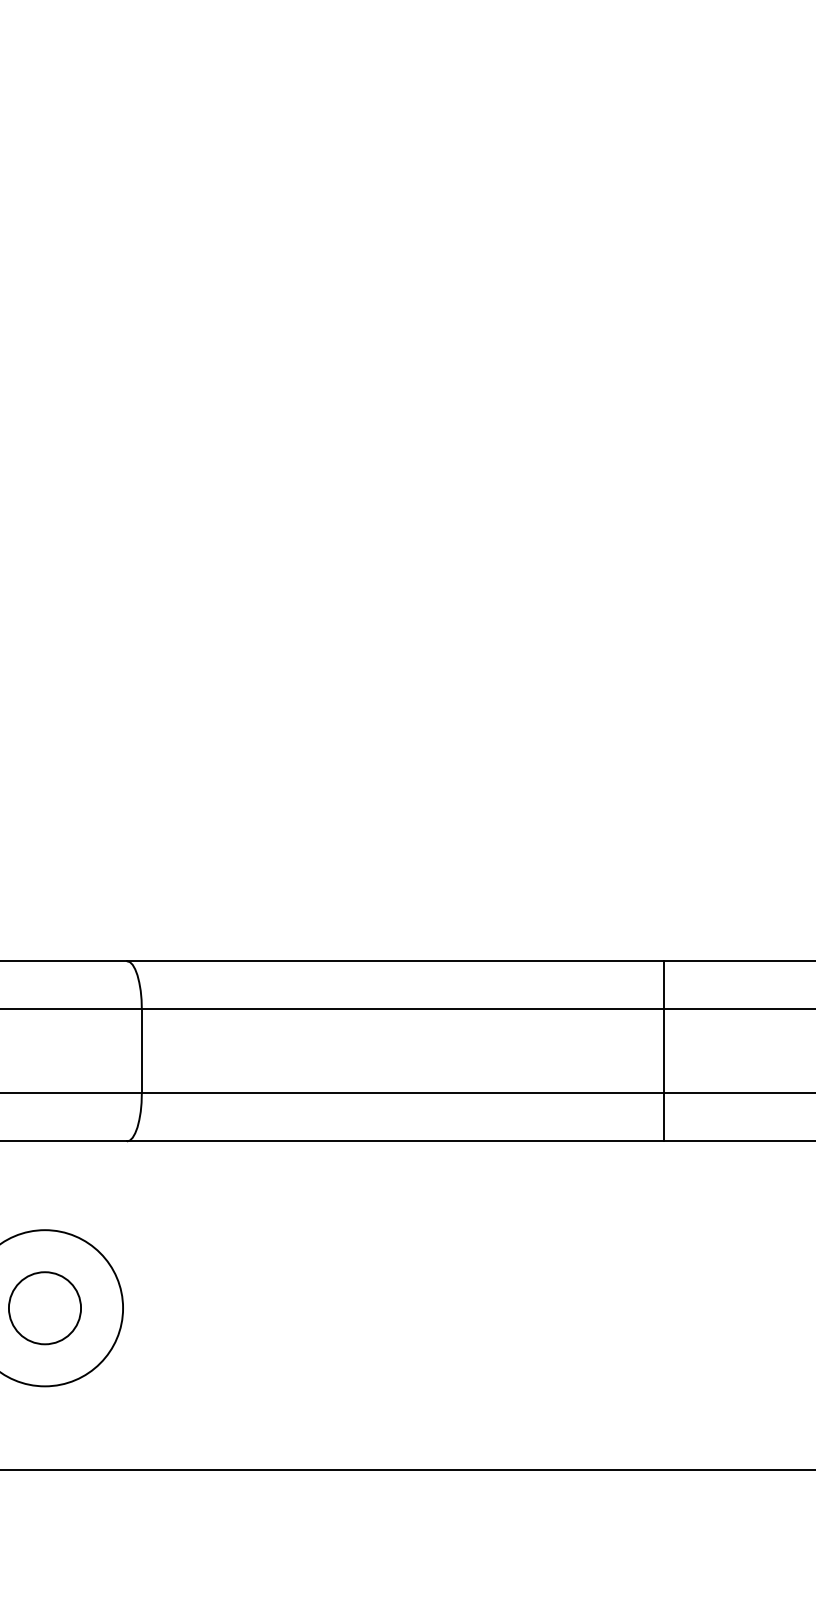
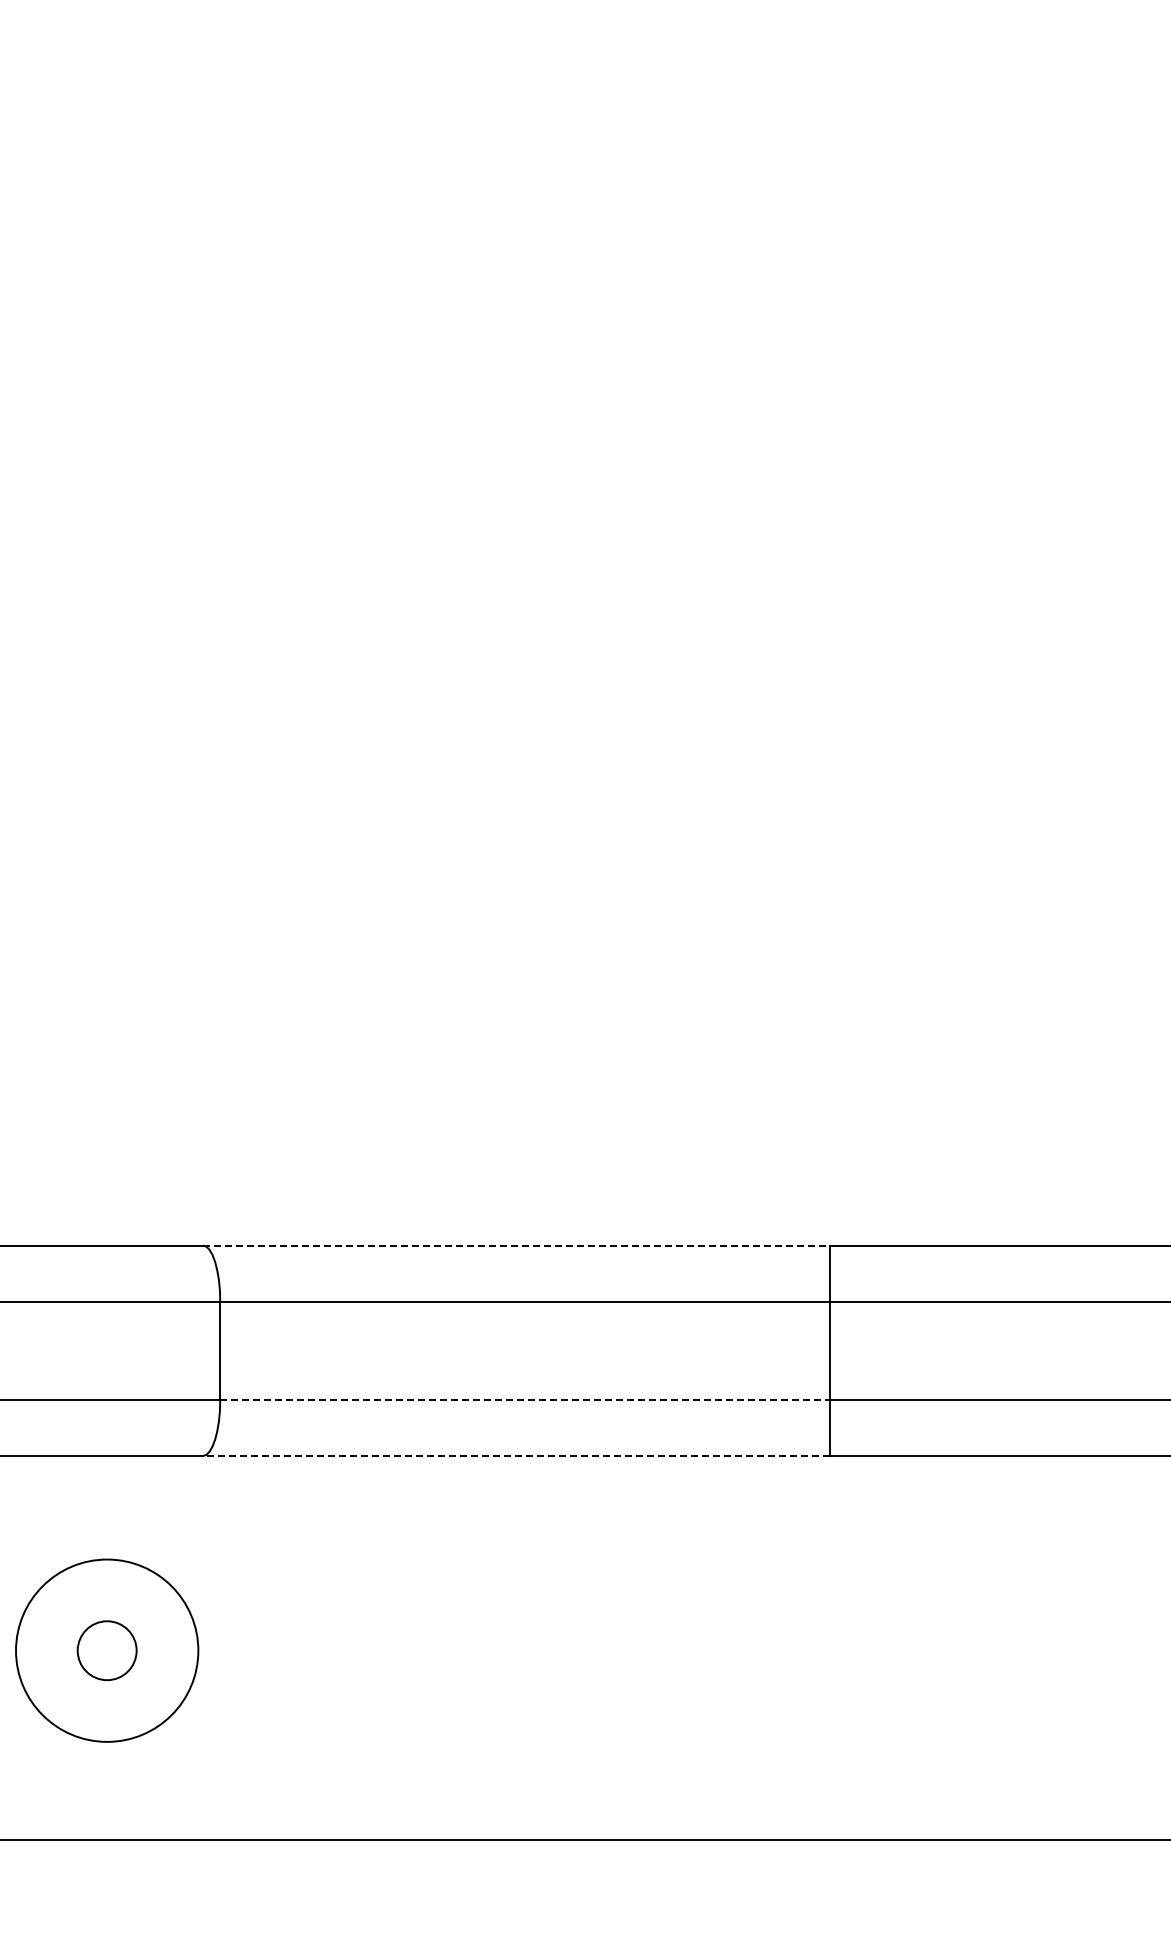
line: (395, 961) -> (516, 1245), solid -> dashed
line: (402, 1093) -> (524, 1399), solid -> dashed
line: (394, 1141) -> (515, 1456), solid -> dashed
circle: (45, 1308) -> (107, 1650), size x0.7

